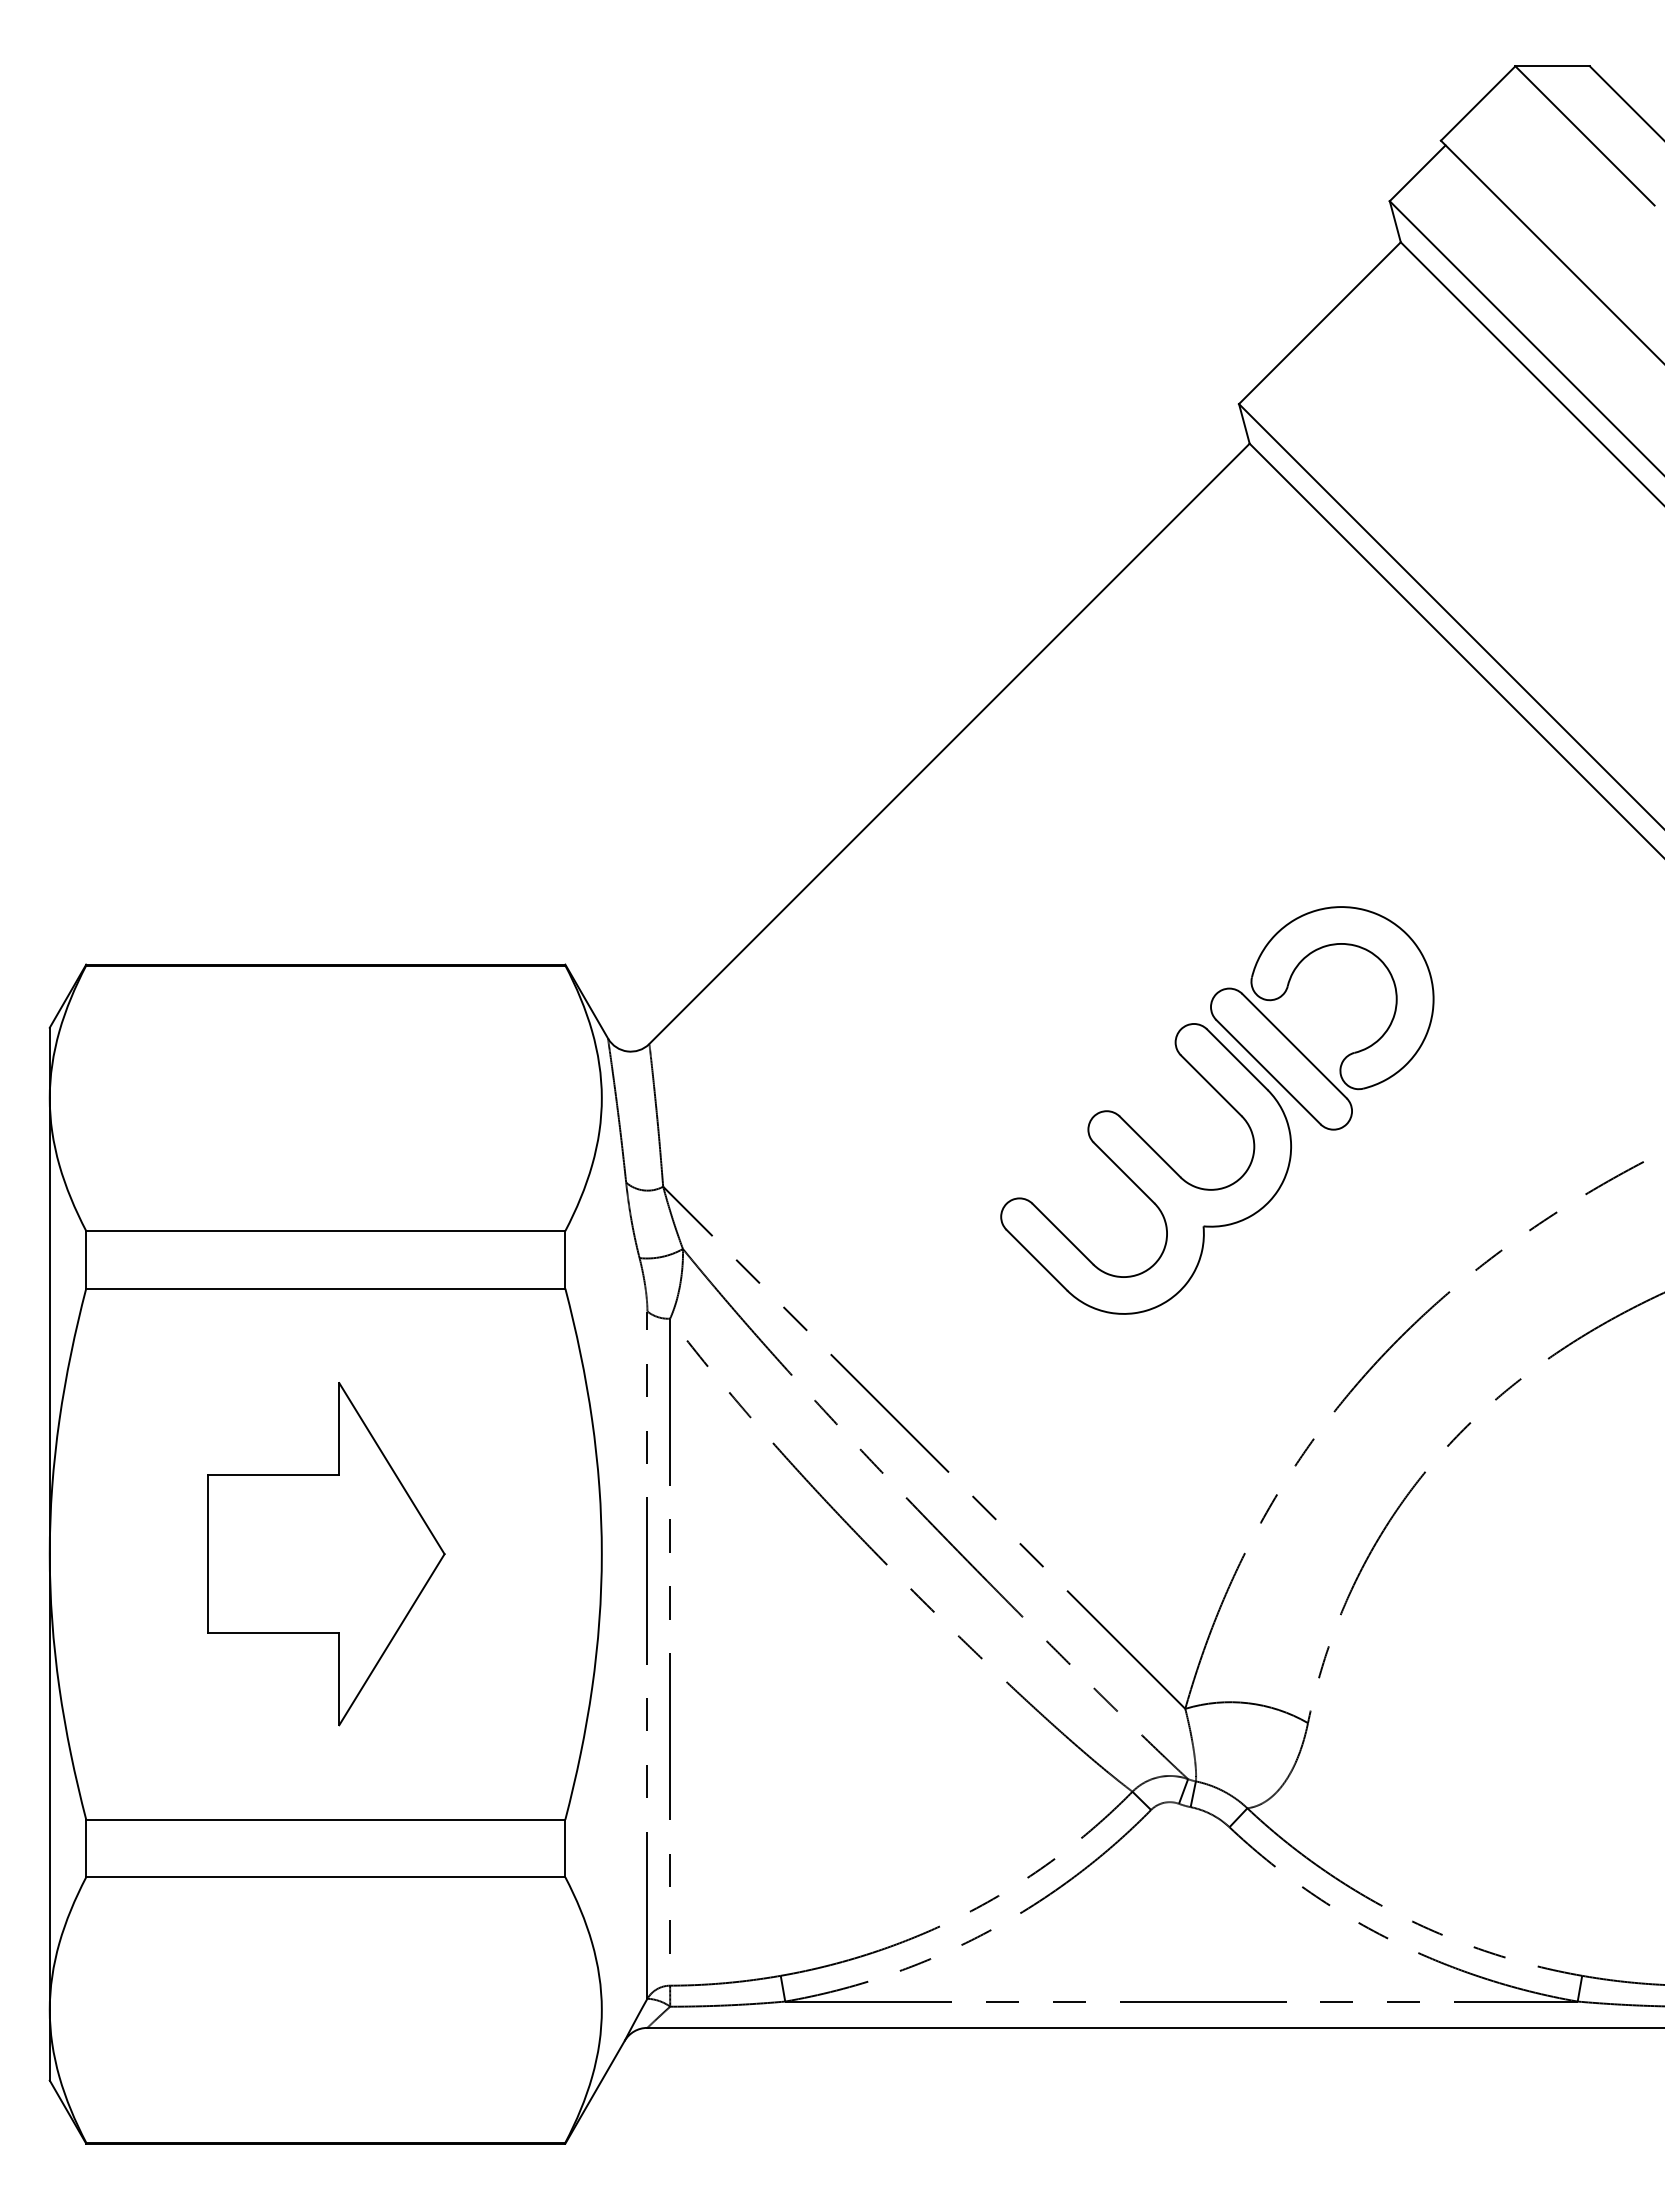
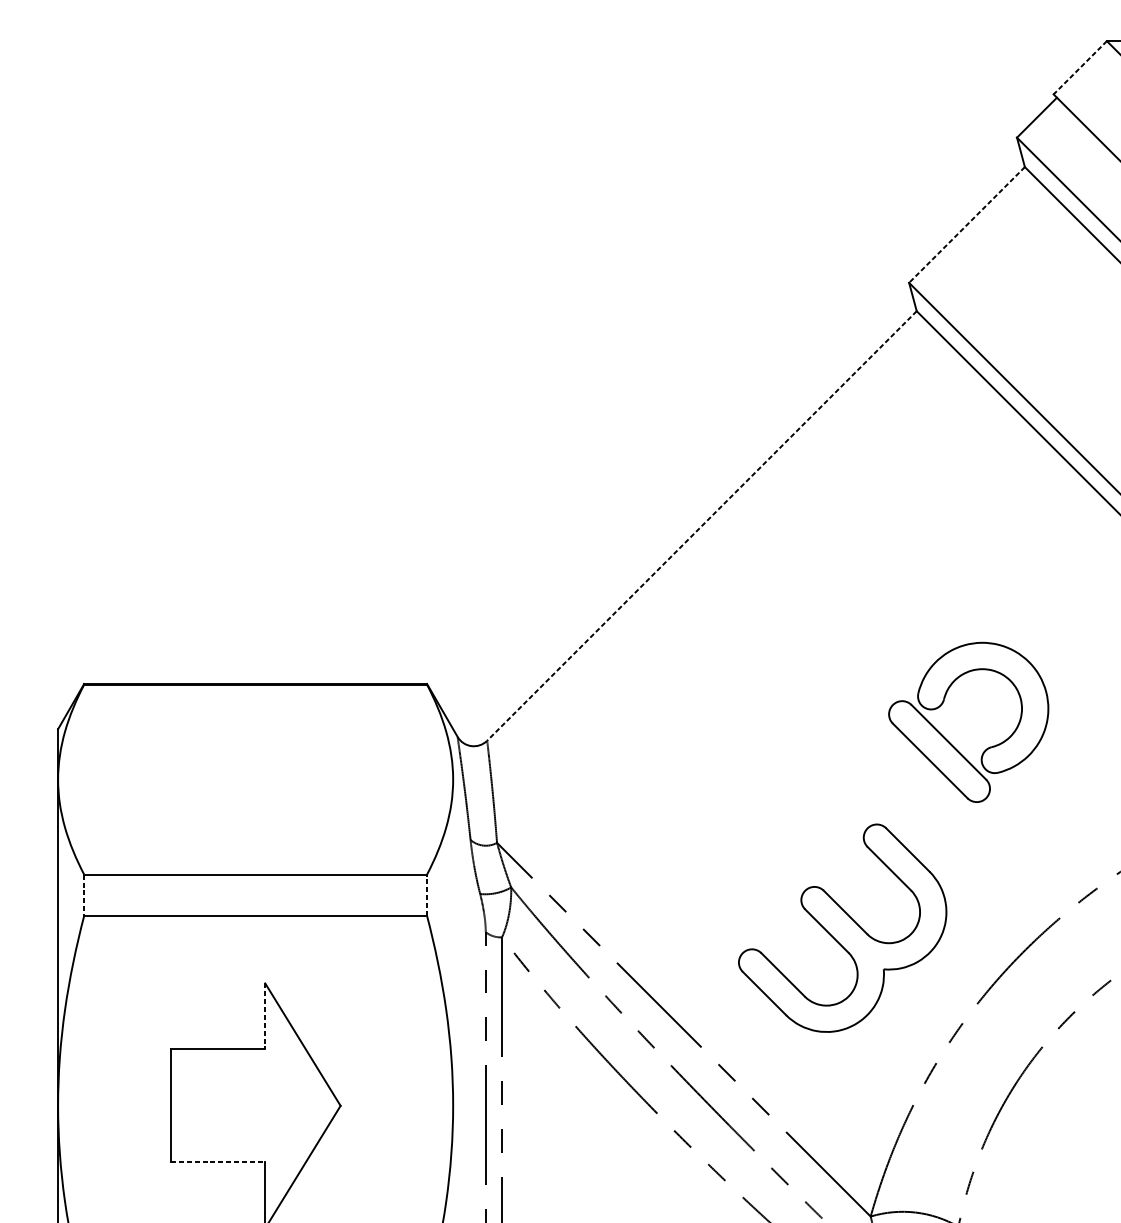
line: (1478, 103) -> (1080, 67), solid -> dashed
line: (1319, 323) -> (966, 225), solid -> dashed
line: (949, 743) -> (701, 525), solid -> dashed
part: (1145, 1168) -> (842, 927), moved
line: (86, 1259) -> (84, 895), solid -> dashed
line: (565, 1259) -> (427, 895), solid -> dashed
line: (339, 1429) -> (265, 1016), solid -> dashed
line: (273, 1633) -> (218, 1162), solid -> dashed

